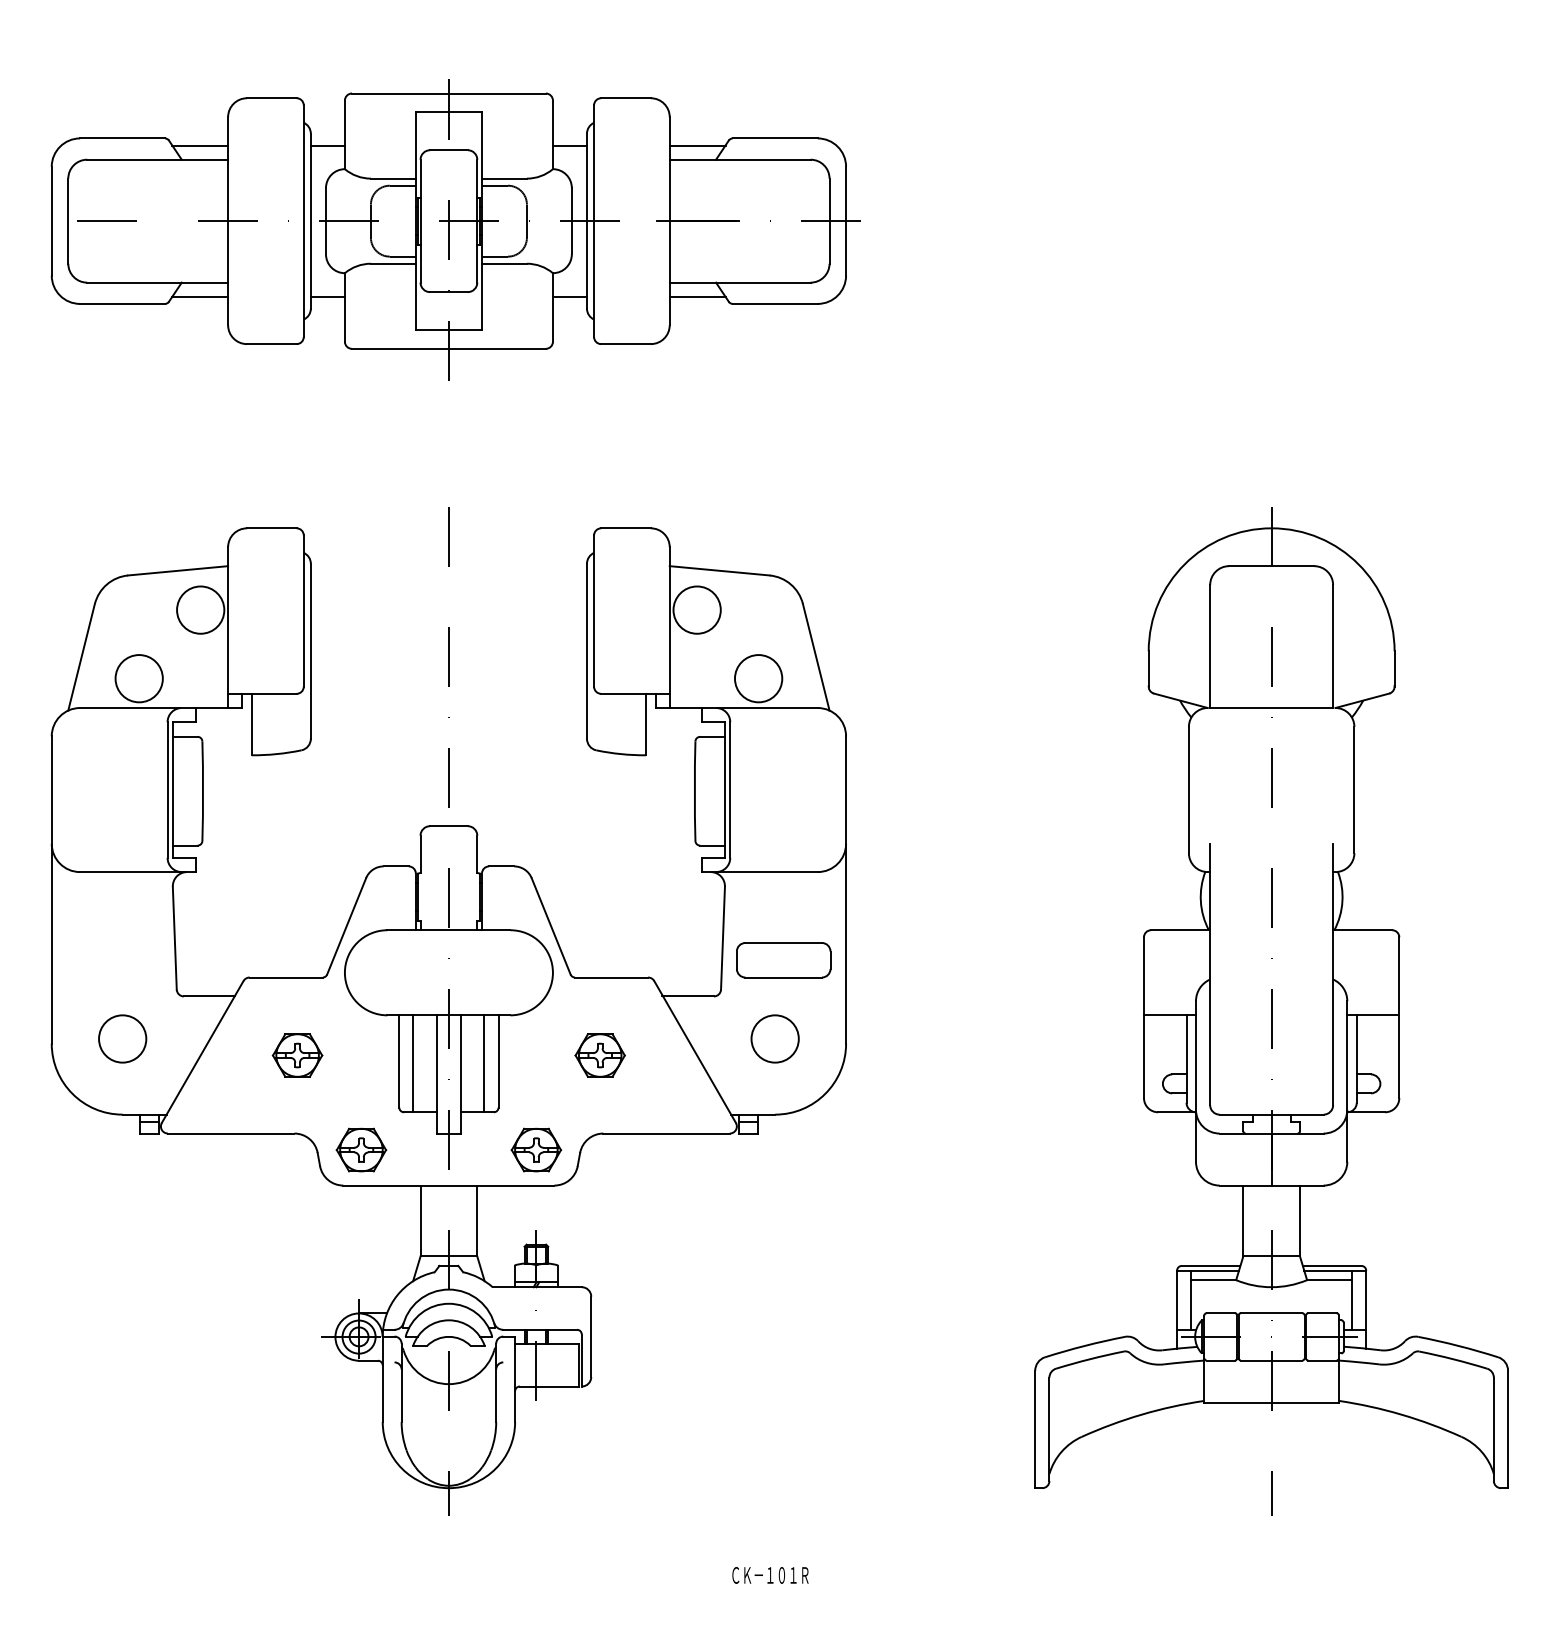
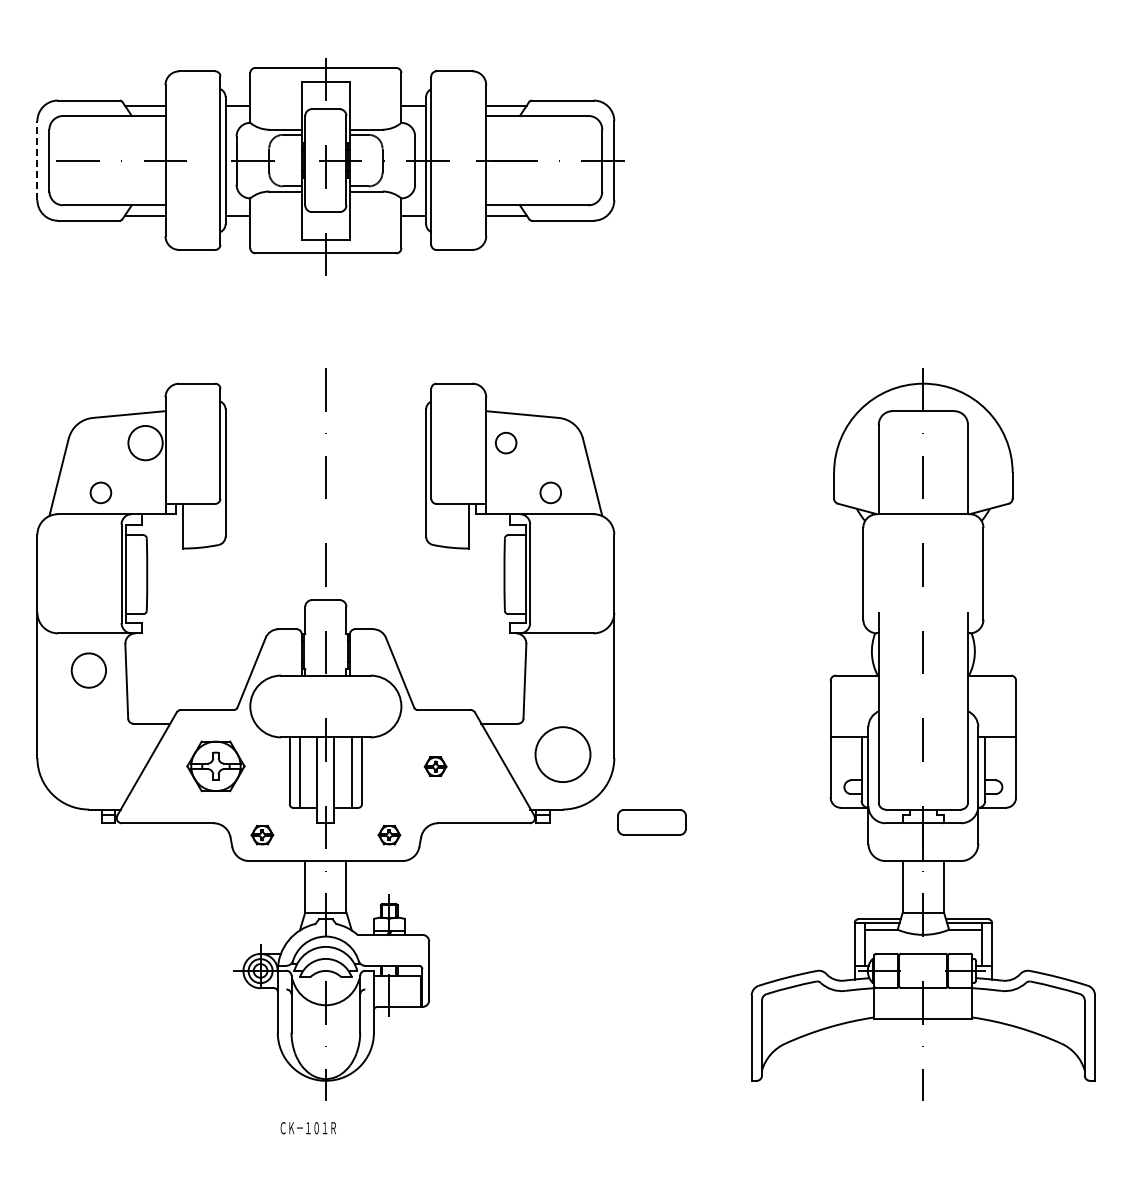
line: (51, 220) -> (37, 160), solid -> dashed
circle: (696, 609) -> (505, 442), size x0.6
circle: (138, 678) -> (100, 492), size x0.6
circle: (758, 678) -> (550, 492), size x0.6
part: (783, 960) -> (651, 822), moved
circle: (122, 1038) -> (88, 670), moved
circle: (774, 1038) -> (562, 754), size x1.6
part: (296, 1055) -> (215, 766), size x1.6
part: (599, 1055) -> (435, 766), size x0.6
part: (361, 1149) -> (262, 834), size x0.6
part: (536, 1149) -> (389, 834), size x0.6
text: (769, 1575) -> (307, 1128), moved

